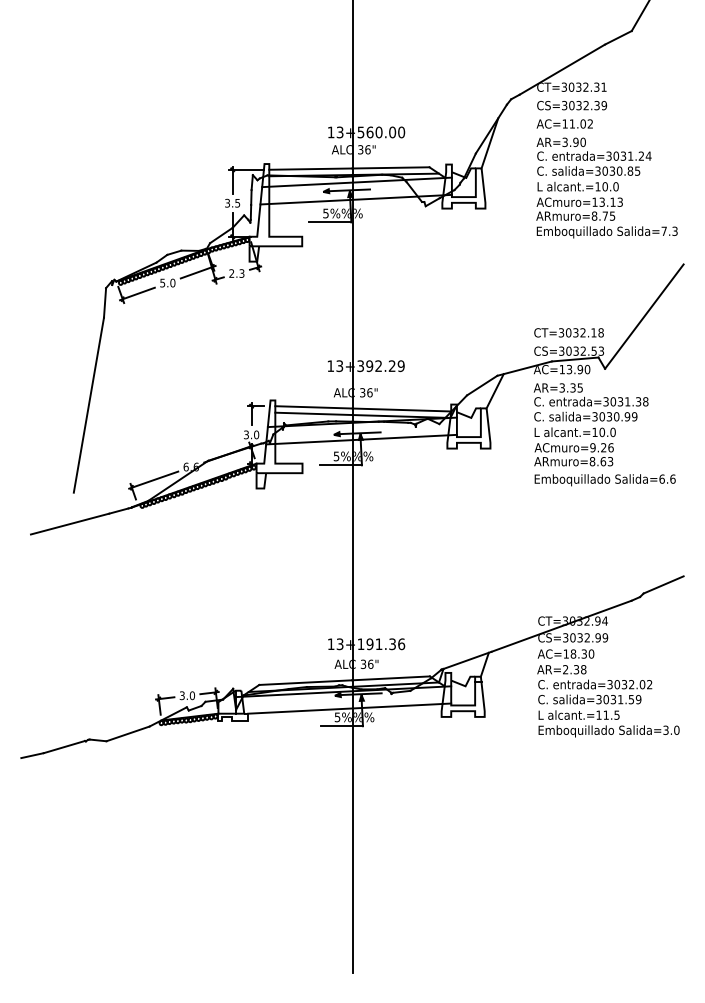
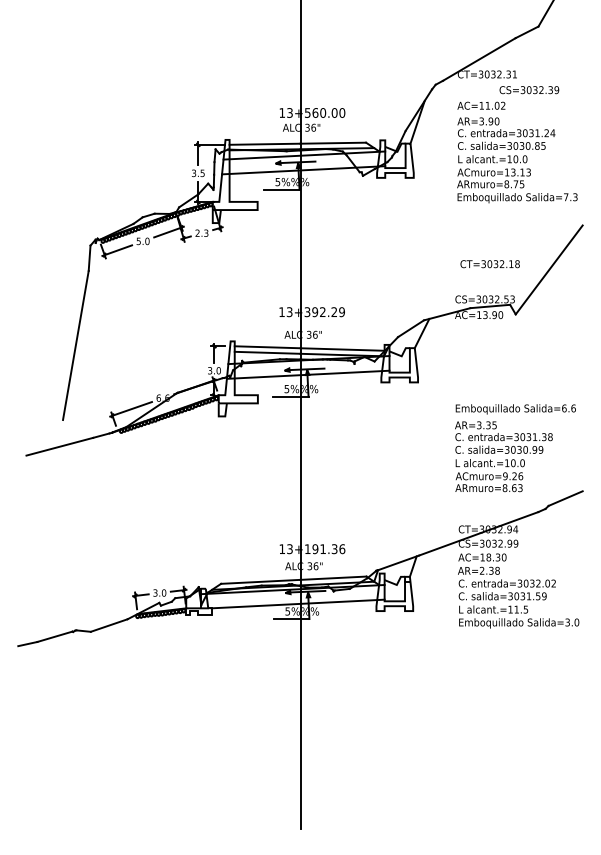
text: (572, 105) -> (529, 90), moved
text: (568, 332) -> (489, 263), moved
text: (590, 424) -> (503, 456), moved

